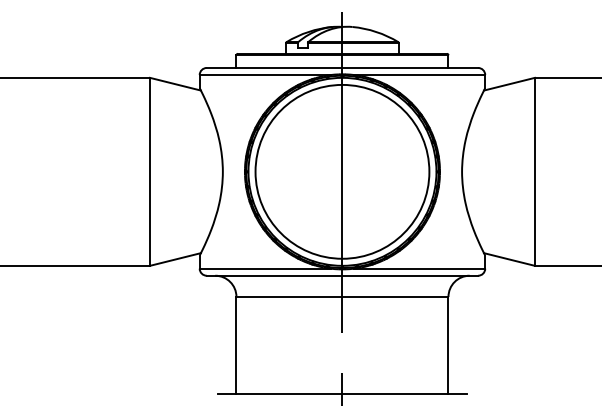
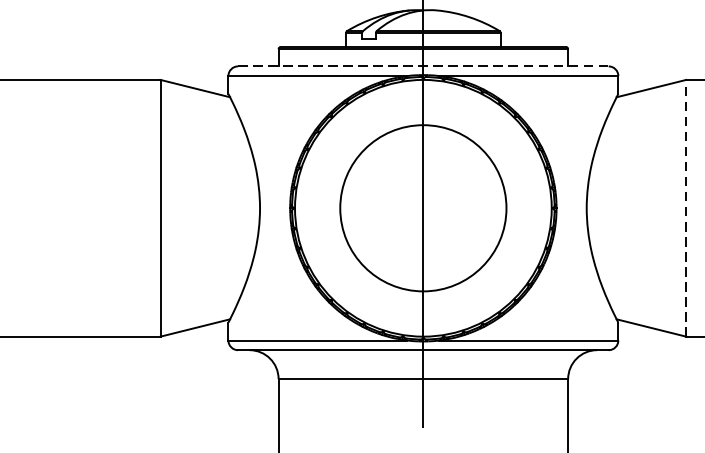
line: (342, 67) -> (423, 65), solid -> dashed
circle: (342, 171) -> (423, 207), size x0.7
line: (534, 171) -> (685, 207), solid -> dashed

